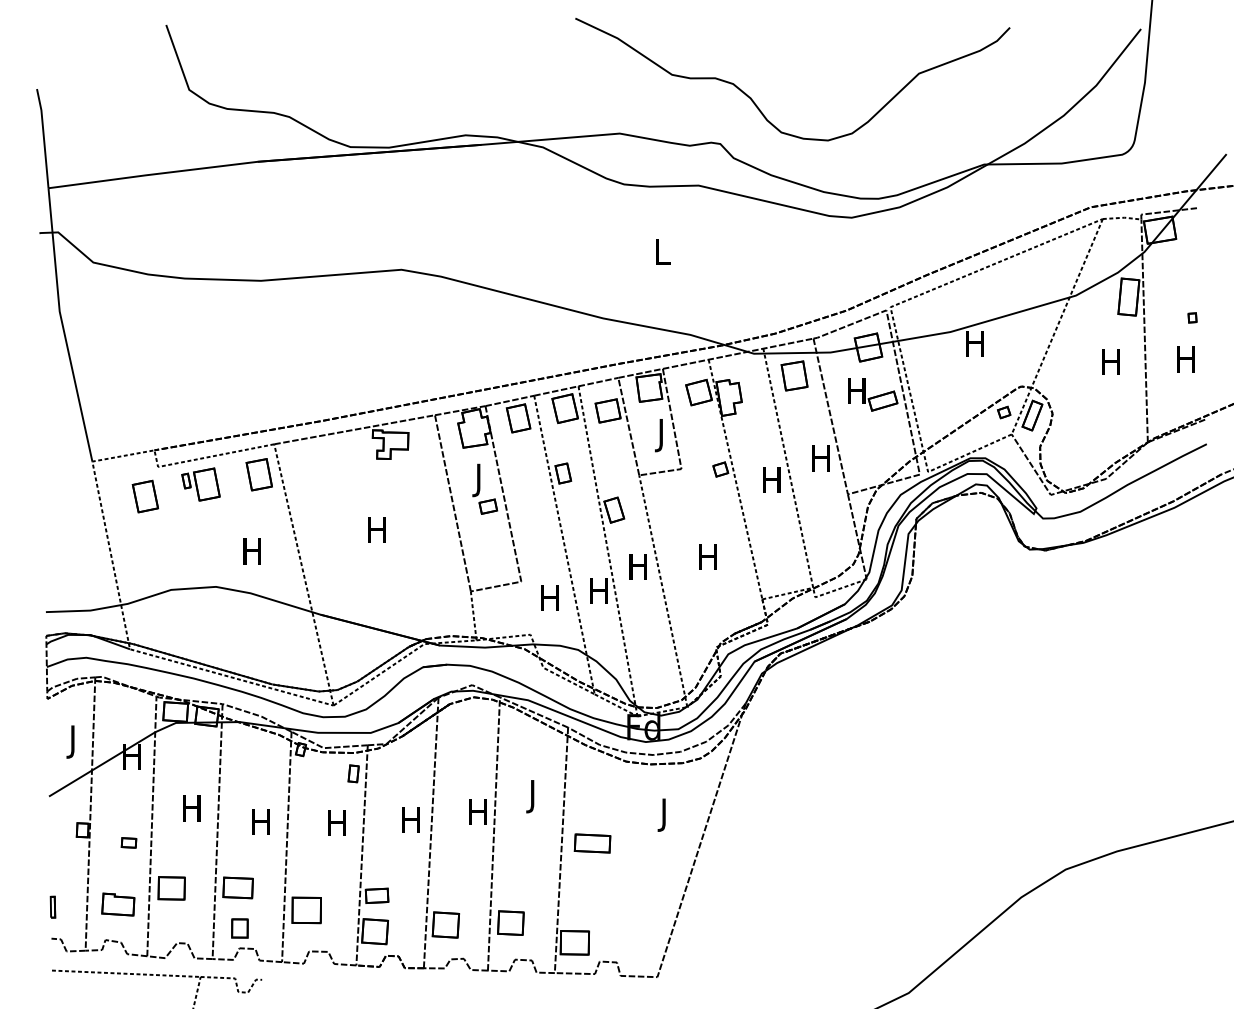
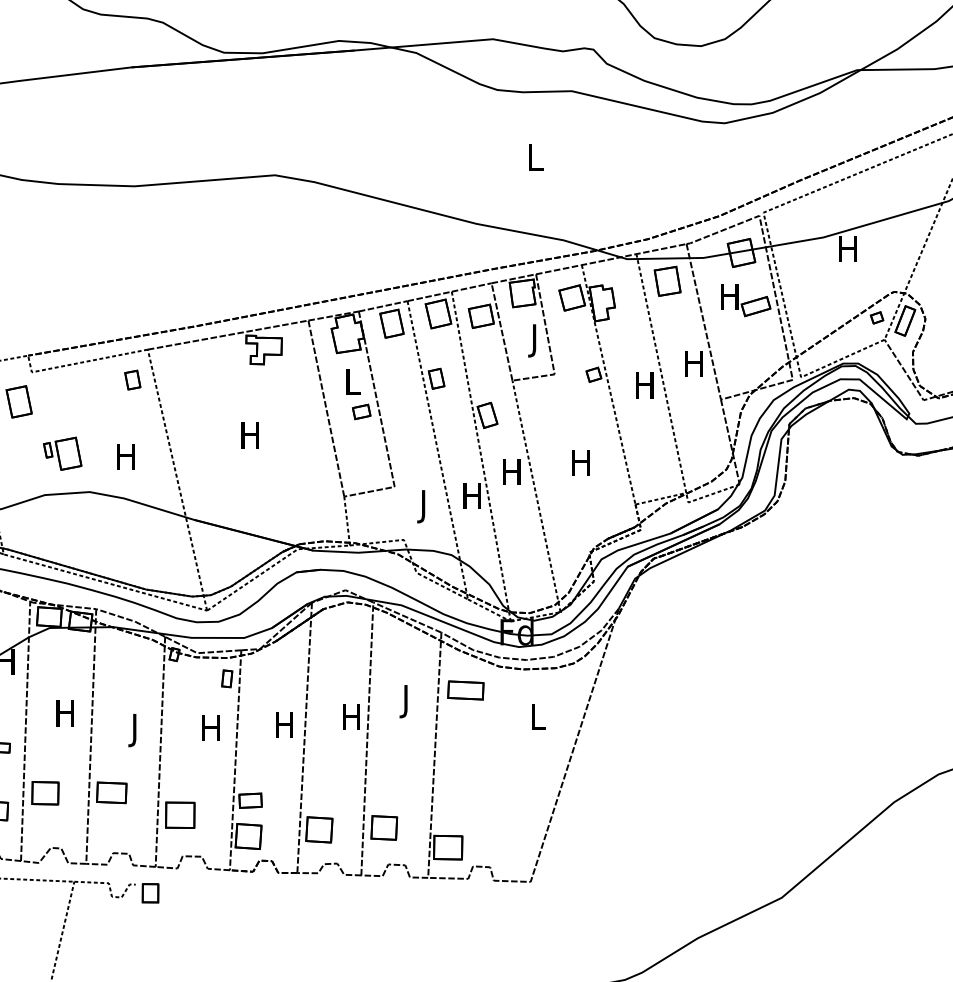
part: (258, 474) -> (132, 379), size x0.6
text: (479, 480) -> (352, 385), J -> L
part: (200, 484) -> (62, 453), moved
text: (549, 601) -> (422, 506), H -> J
text: (664, 814) -> (537, 719), J -> L
text: (260, 825) -> (134, 730), H -> J
part: (592, 843) -> (465, 690), moved
part: (239, 928) -> (150, 893), moved

